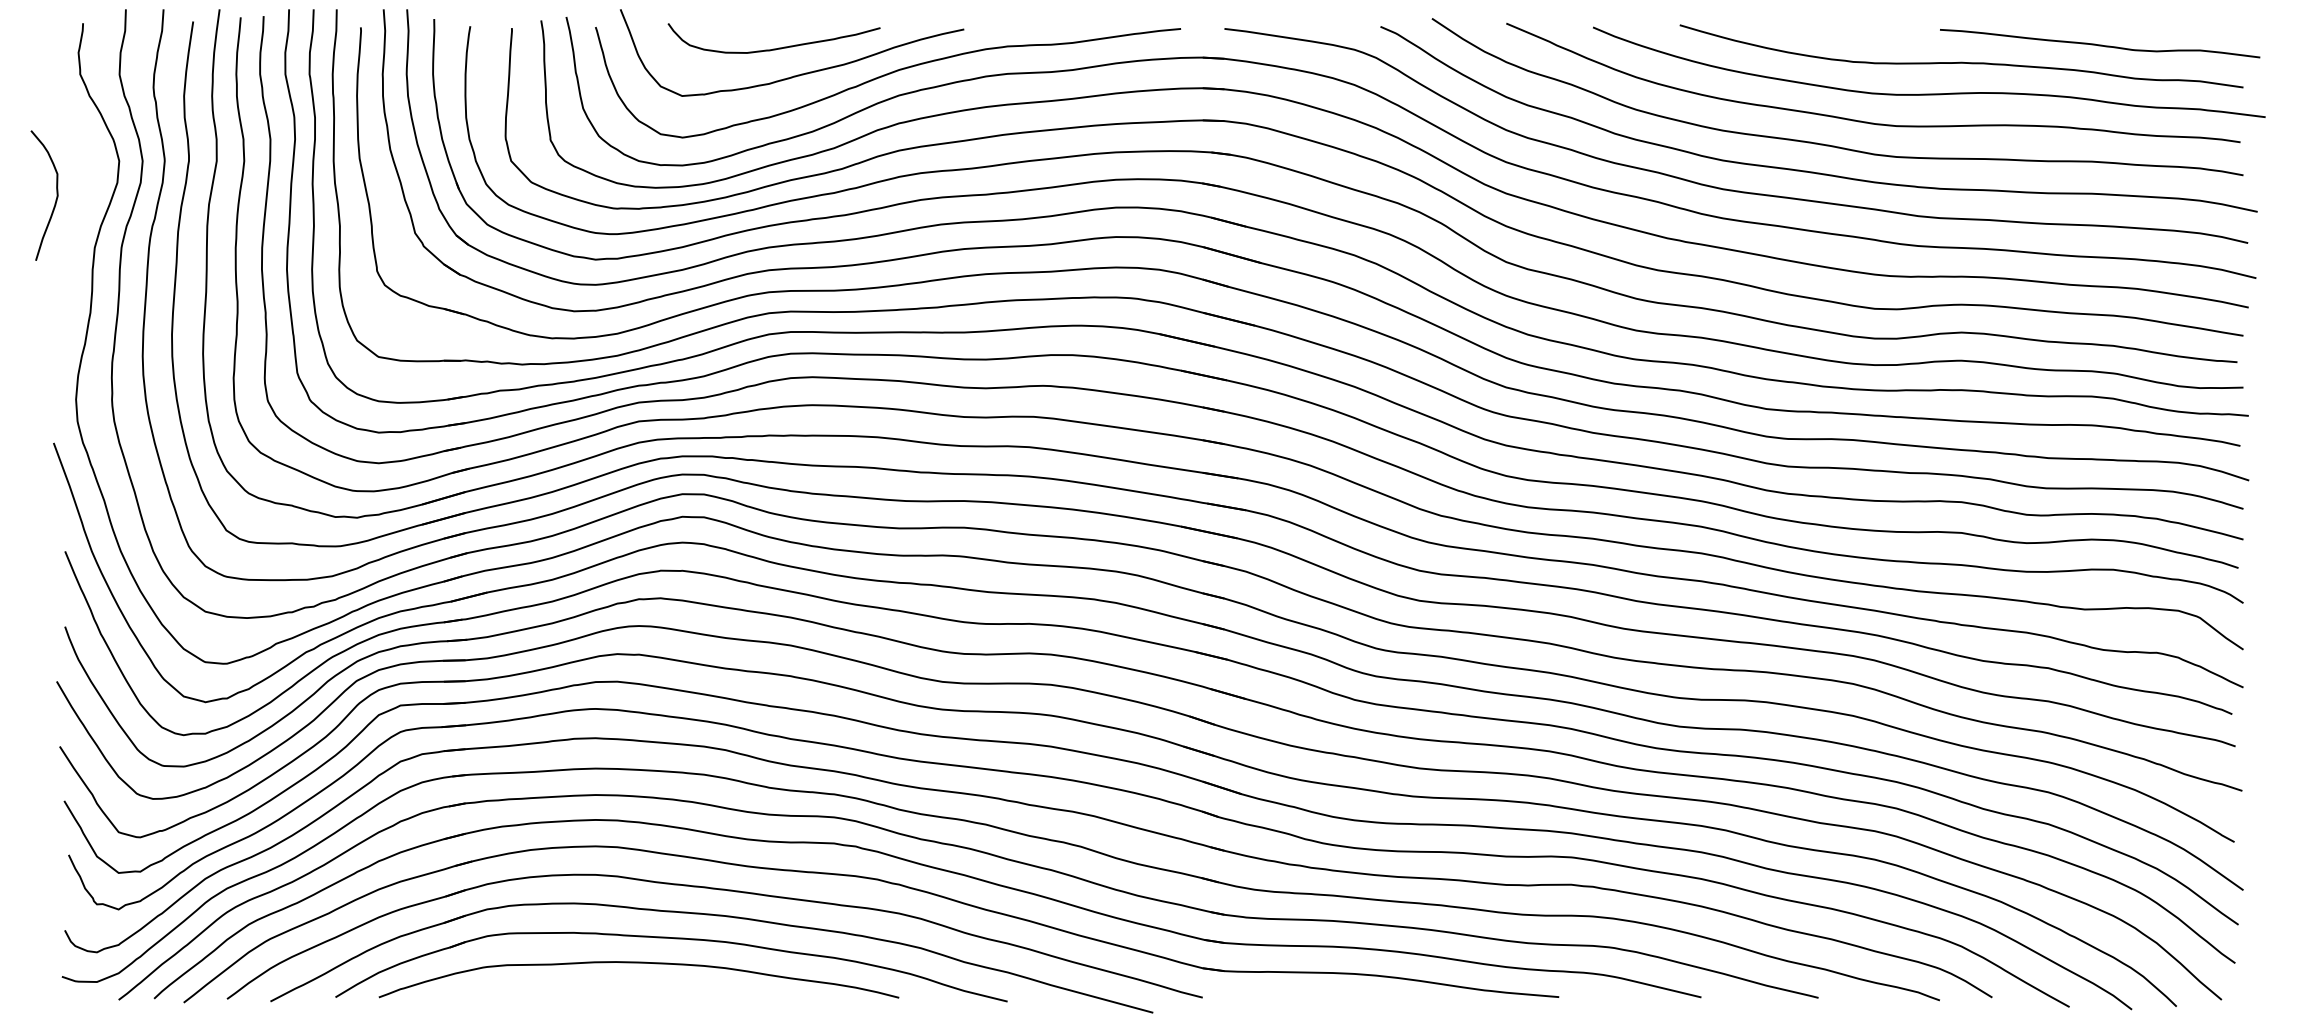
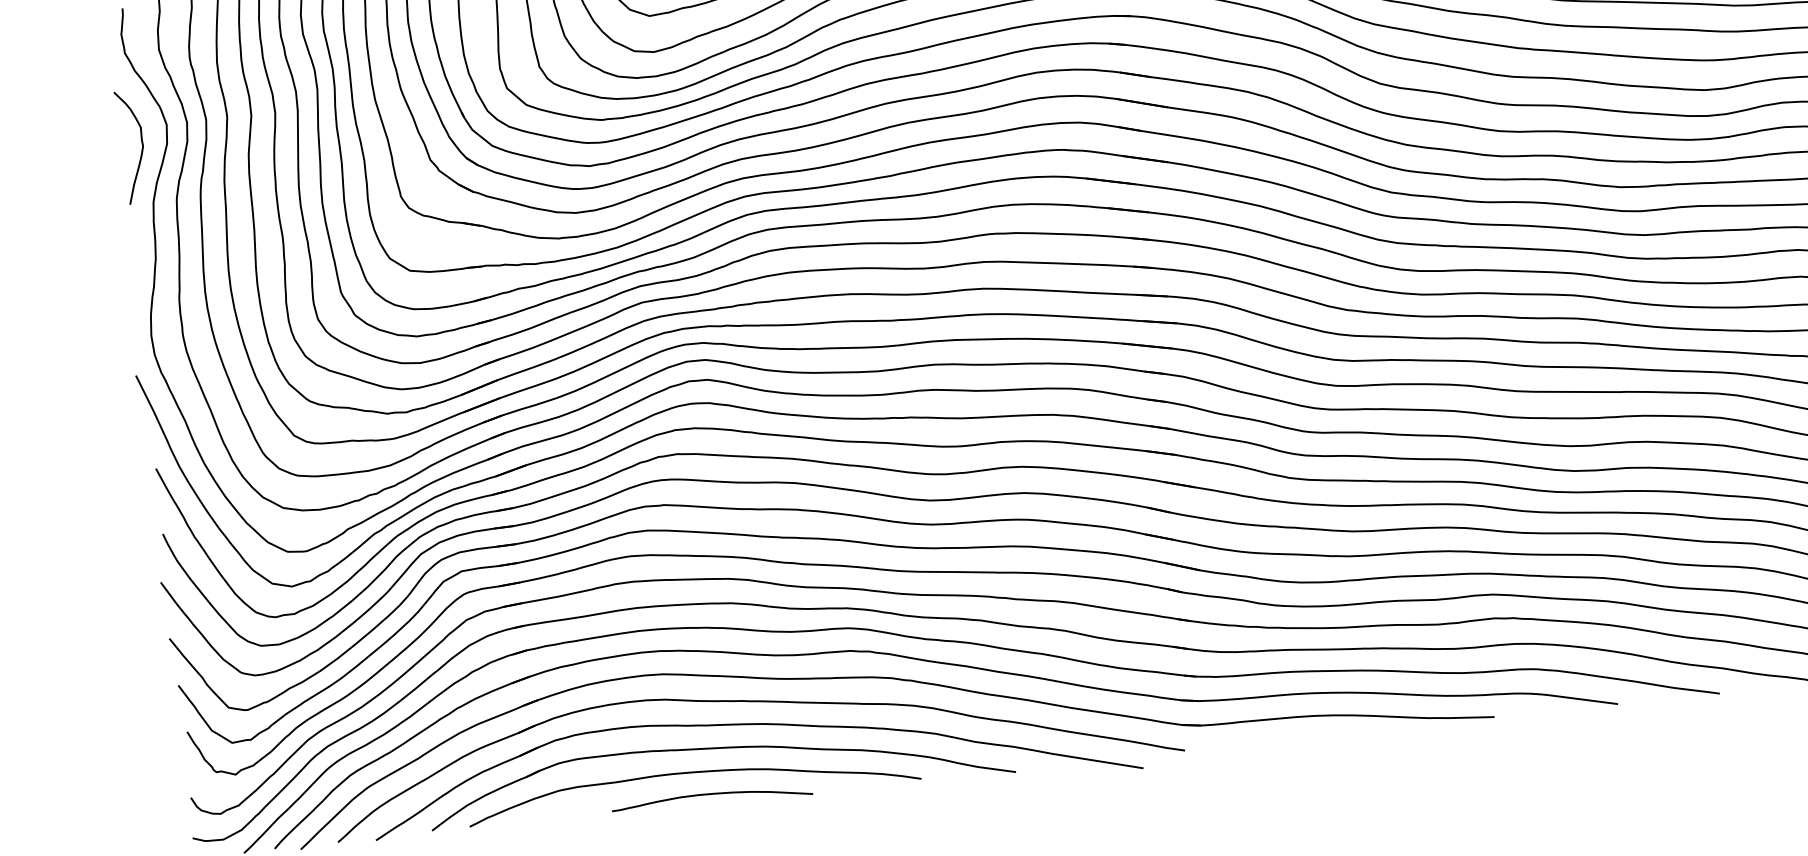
curve: (55, 199) -> (141, 149), moved
curve: (657, 990) -> (711, 794), added

